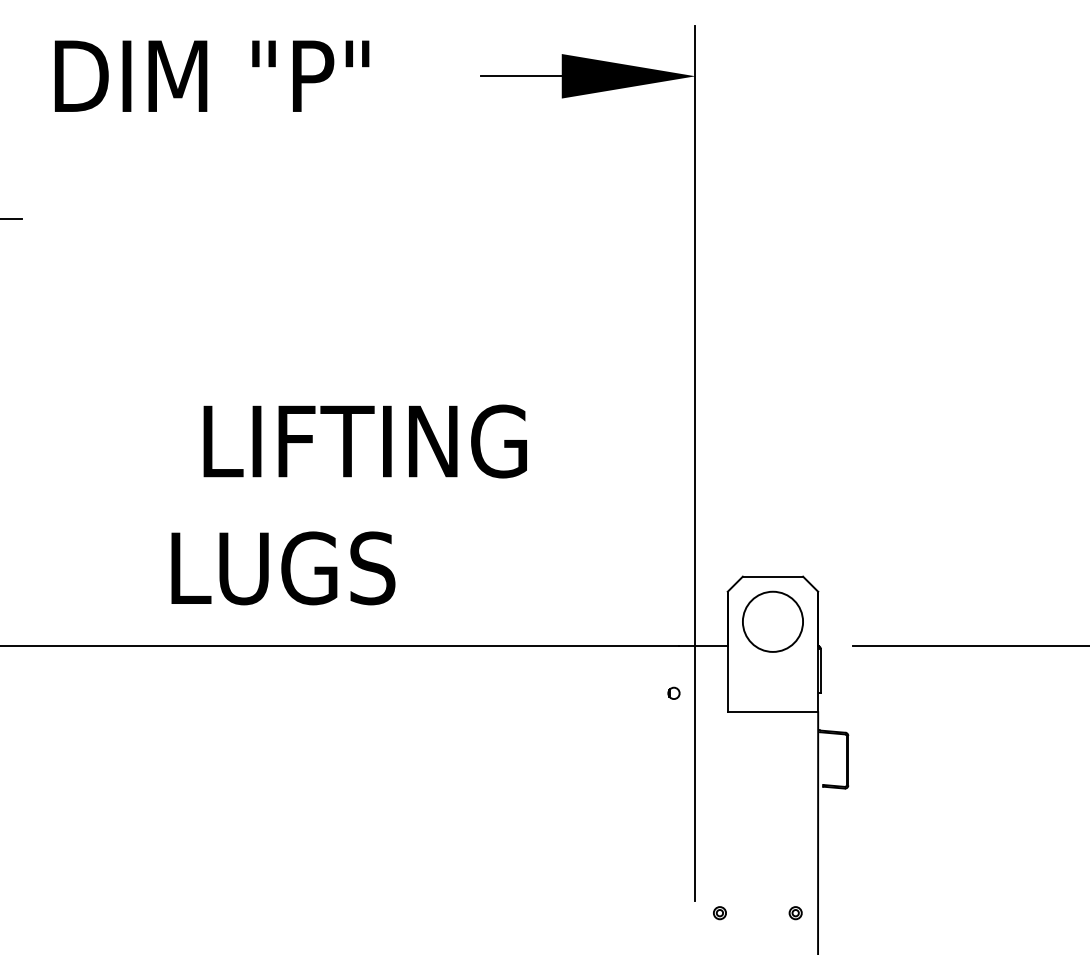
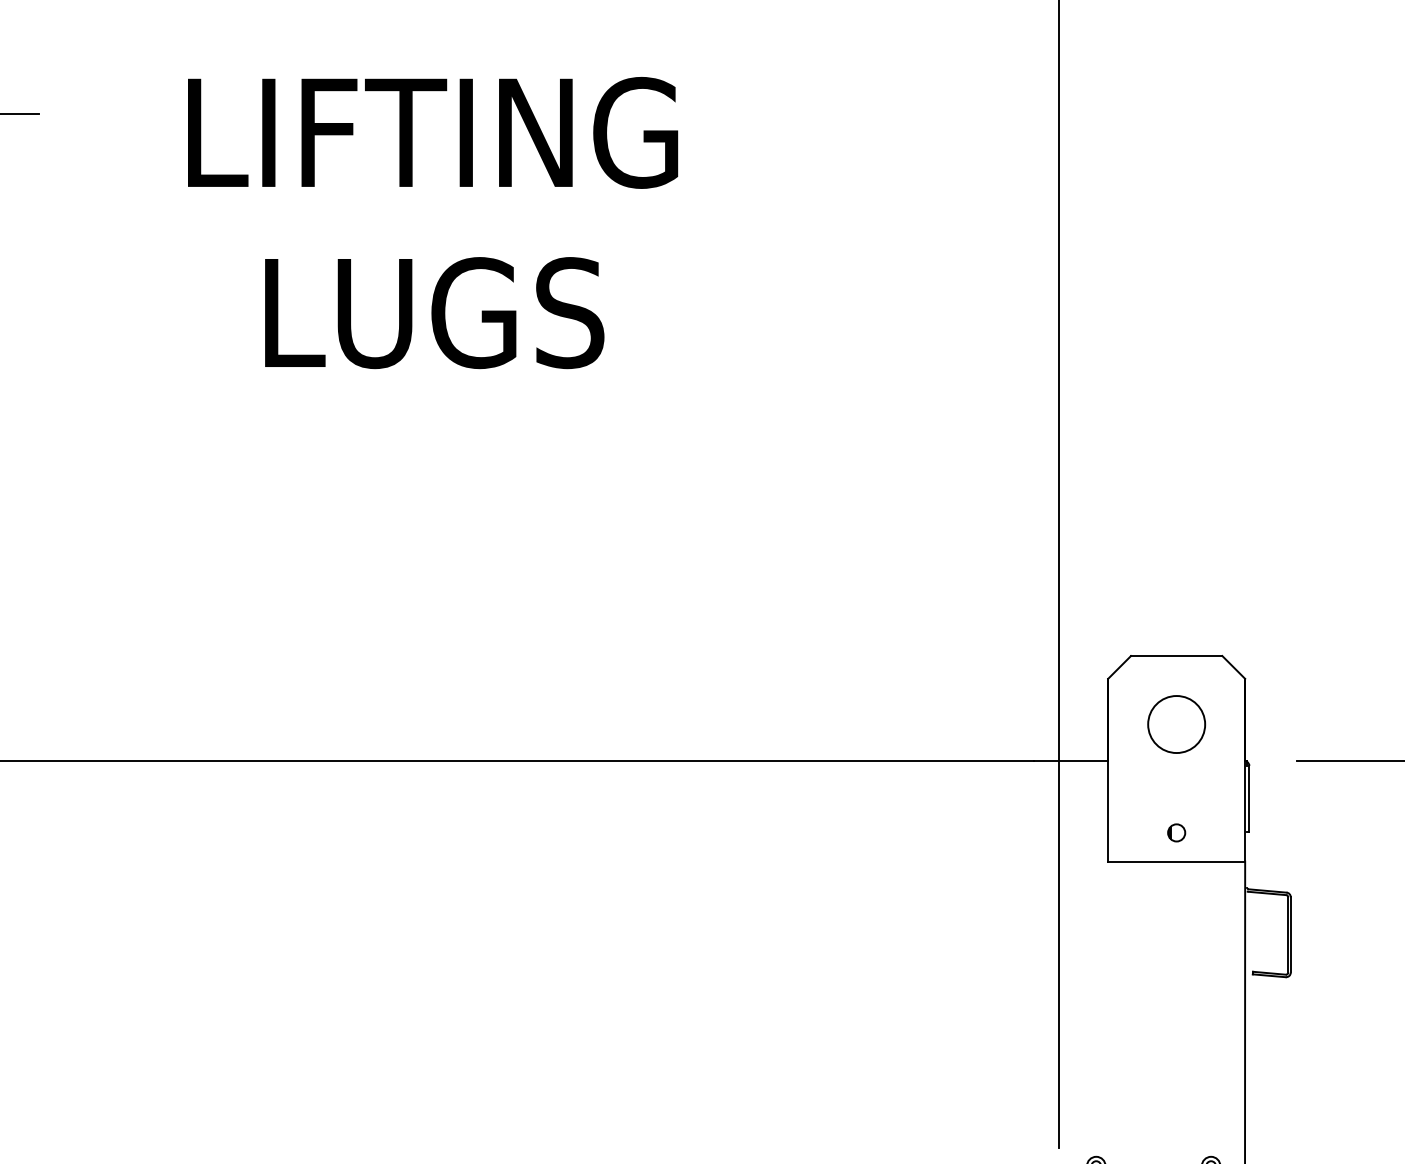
text: (364, 441) -> (431, 132), moved
text: (283, 568) -> (434, 313), moved
circle: (772, 621) -> (1175, 723), size x0.62
circle: (673, 692) -> (1175, 831), moved

